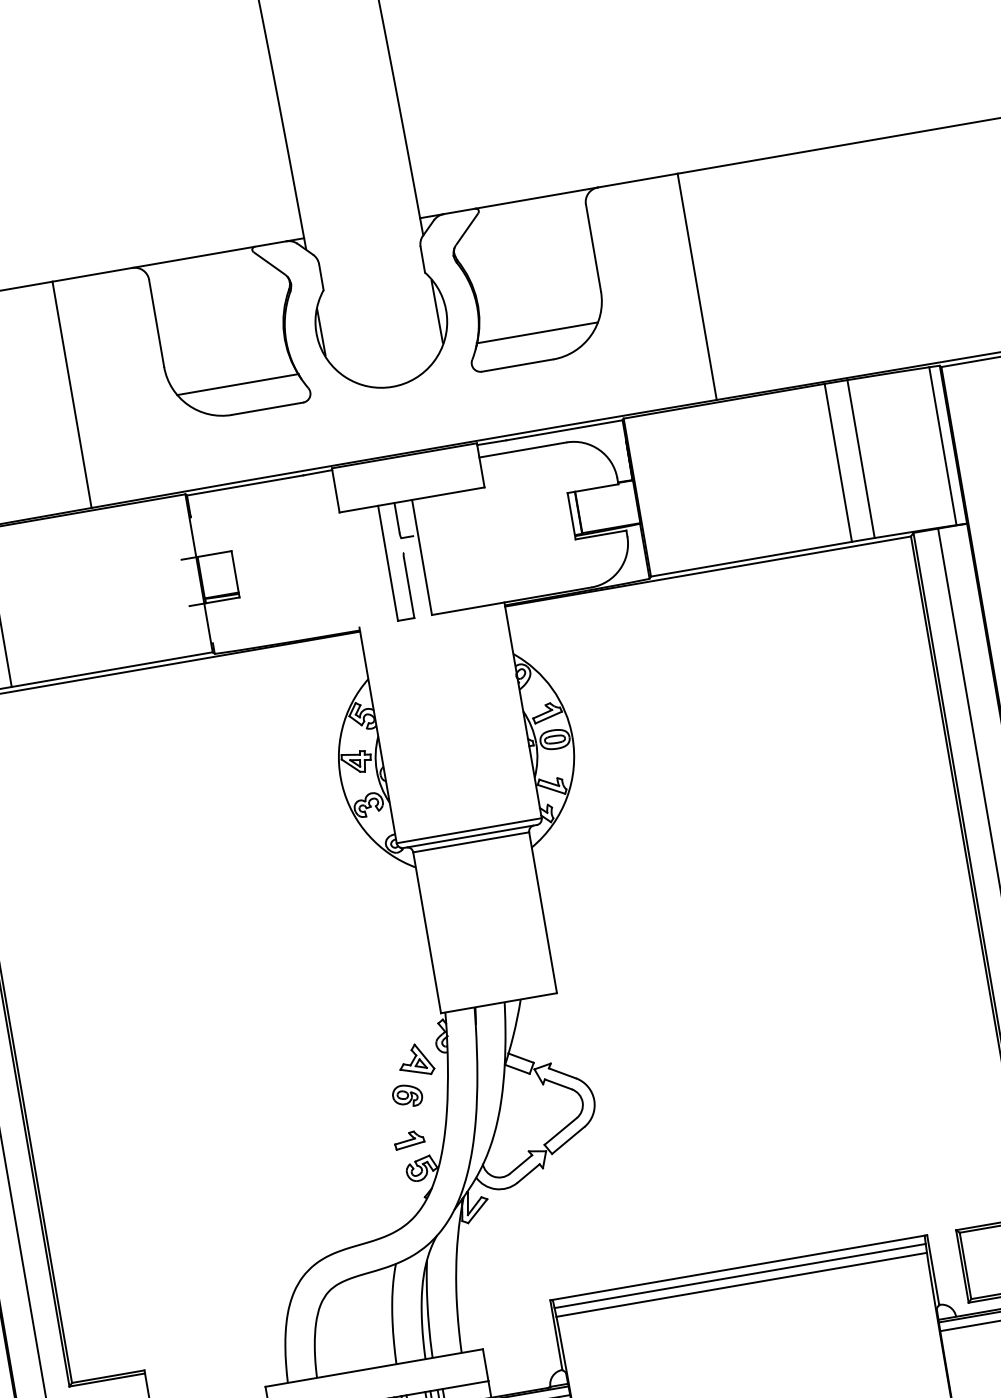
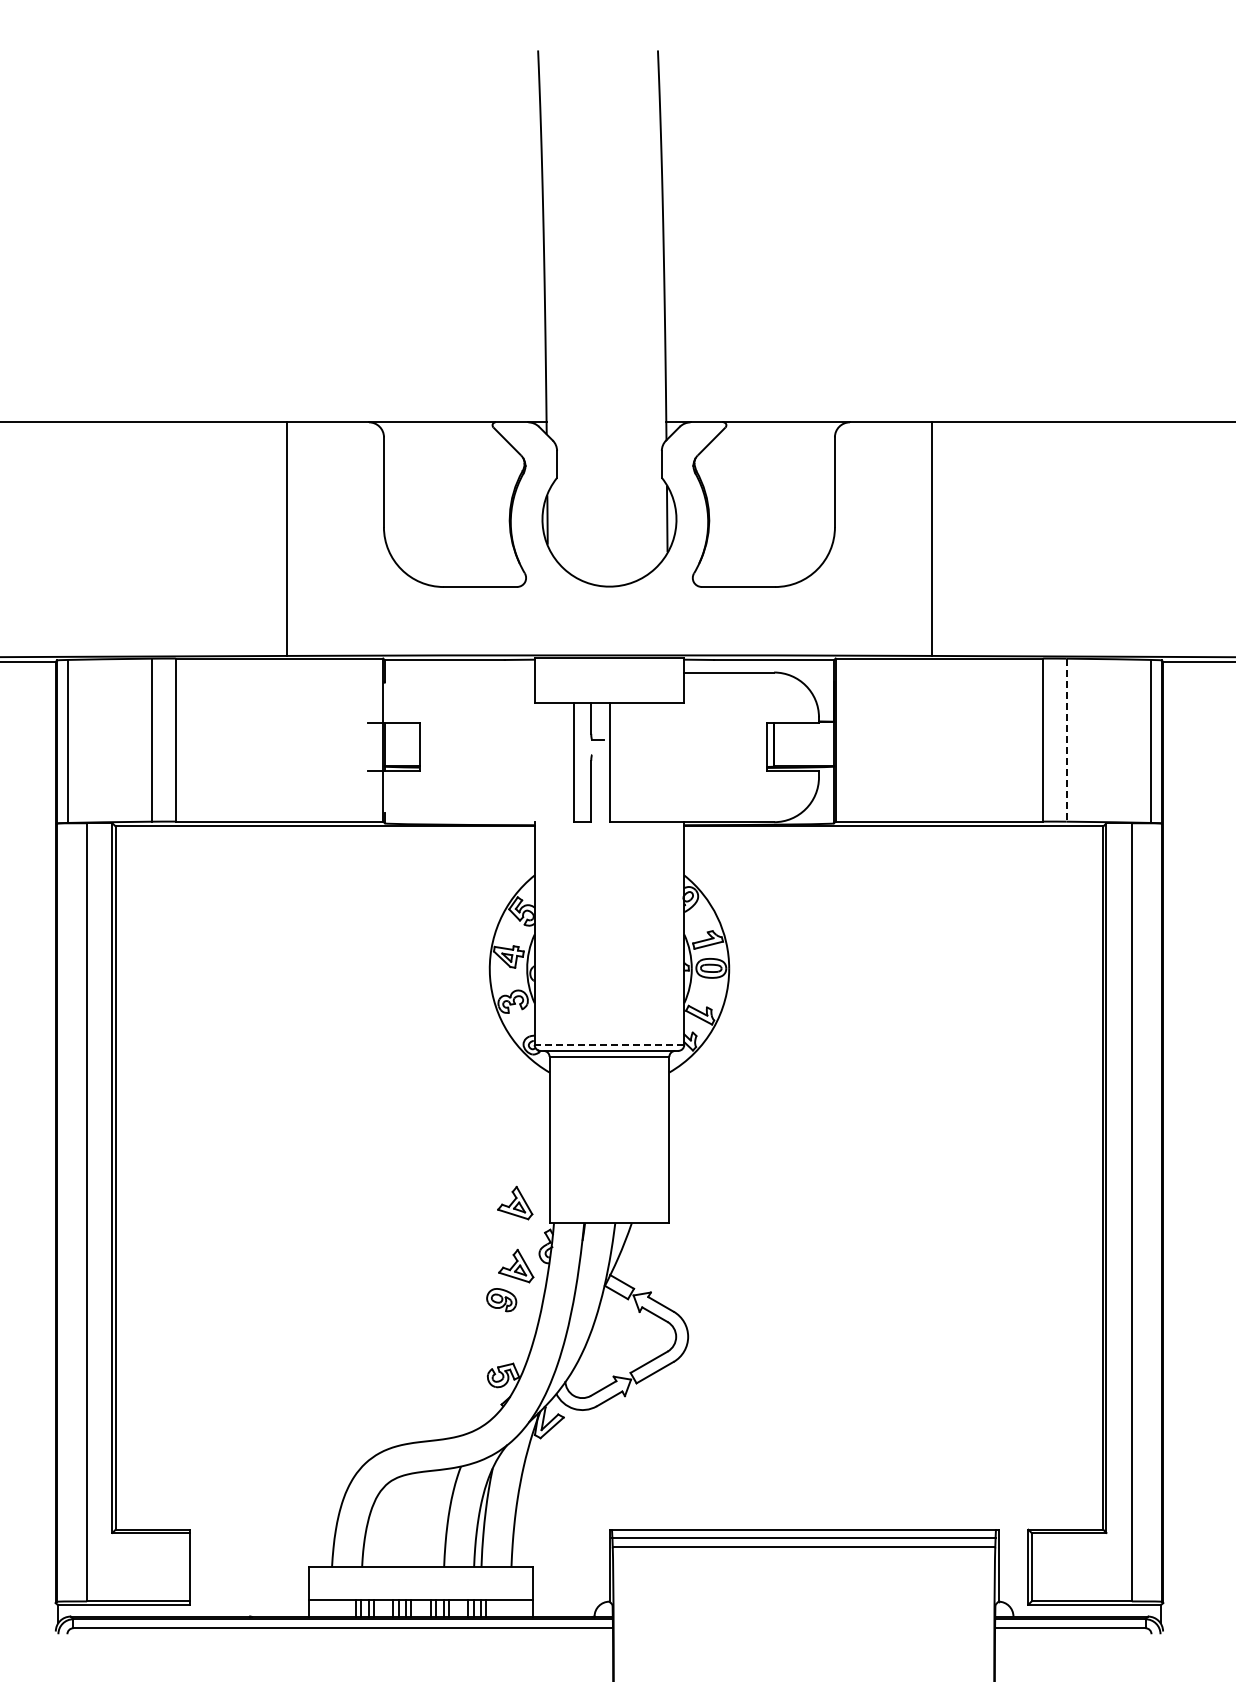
line: (536, 332) -> (763, 557), removed
line: (237, 384) -> (454, 557), removed
line: (860, 459) -> (1066, 740), solid -> dashed
line: (469, 830) -> (609, 1044), solid -> dashed
part: (404, 999) -> (515, 1202), added
part: (408, 1139) -> (495, 1344), removed

